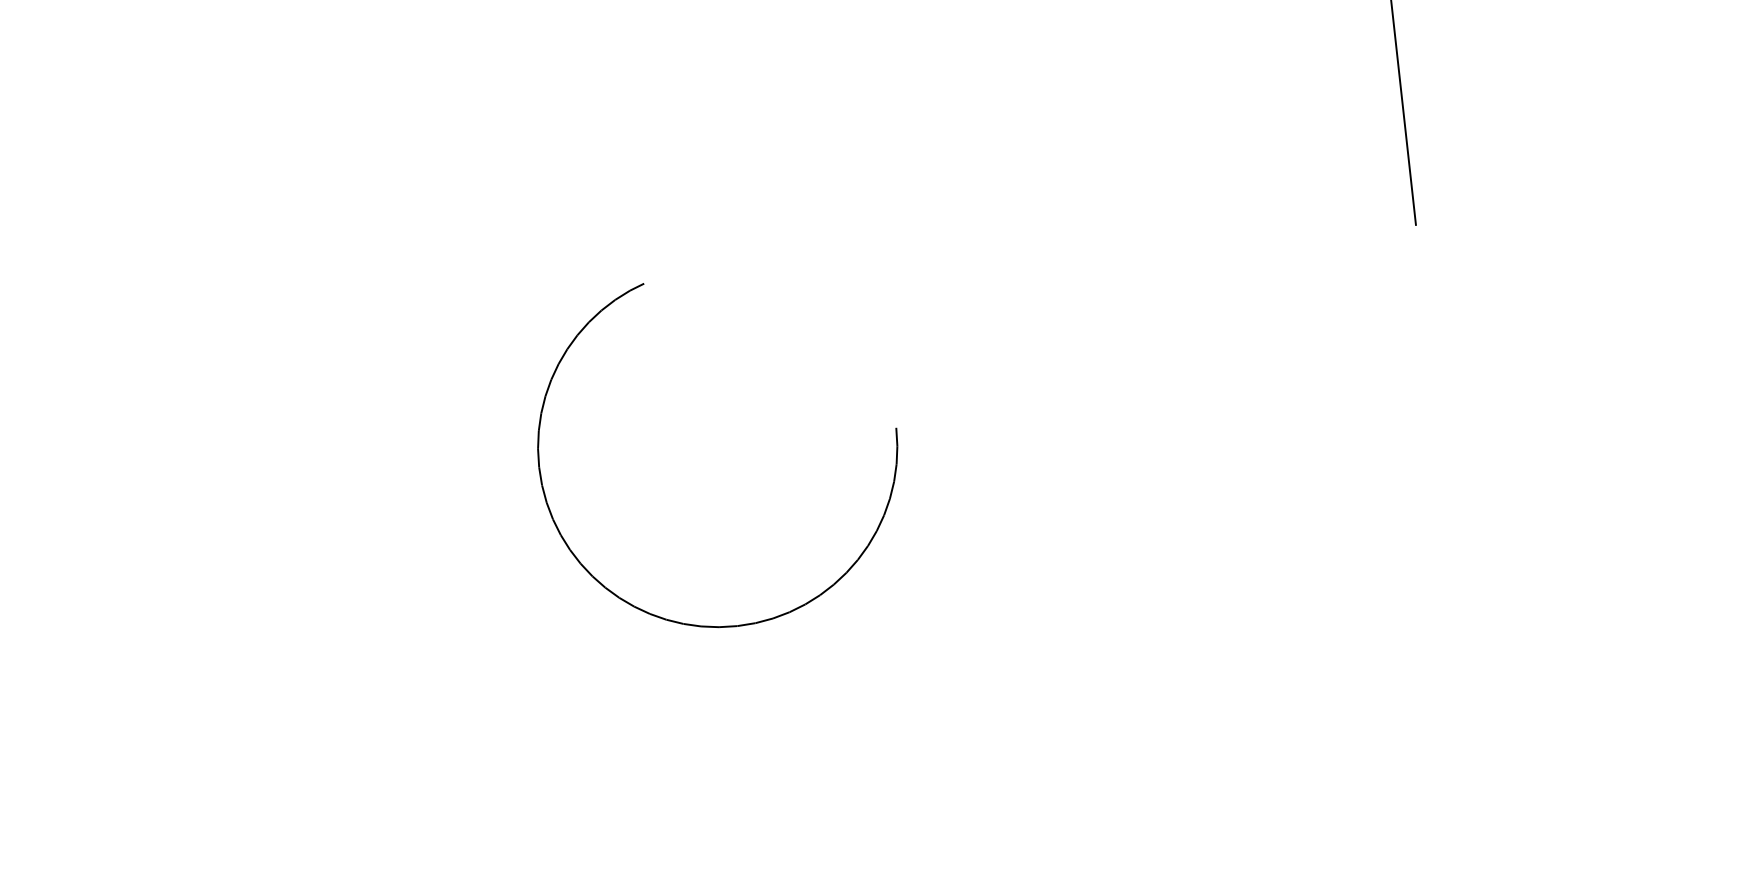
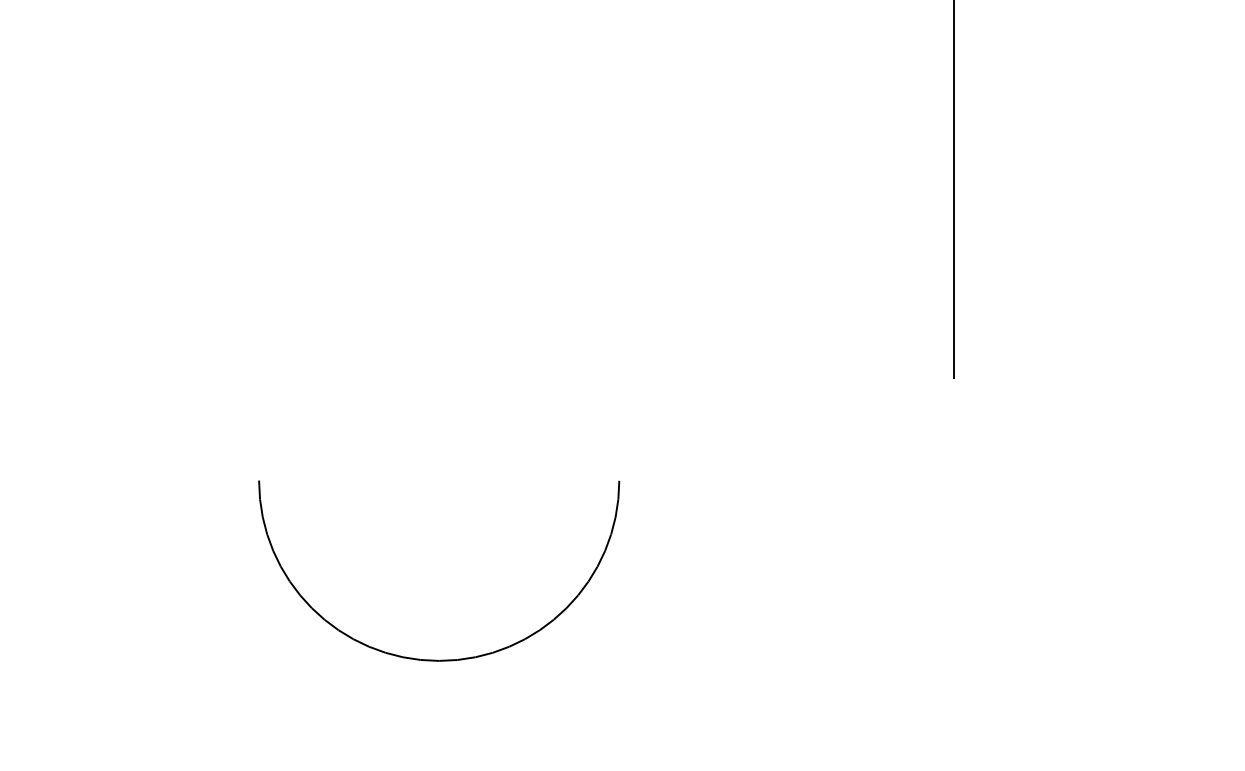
circle: (717, 452) -> (438, 485), size x1.4

